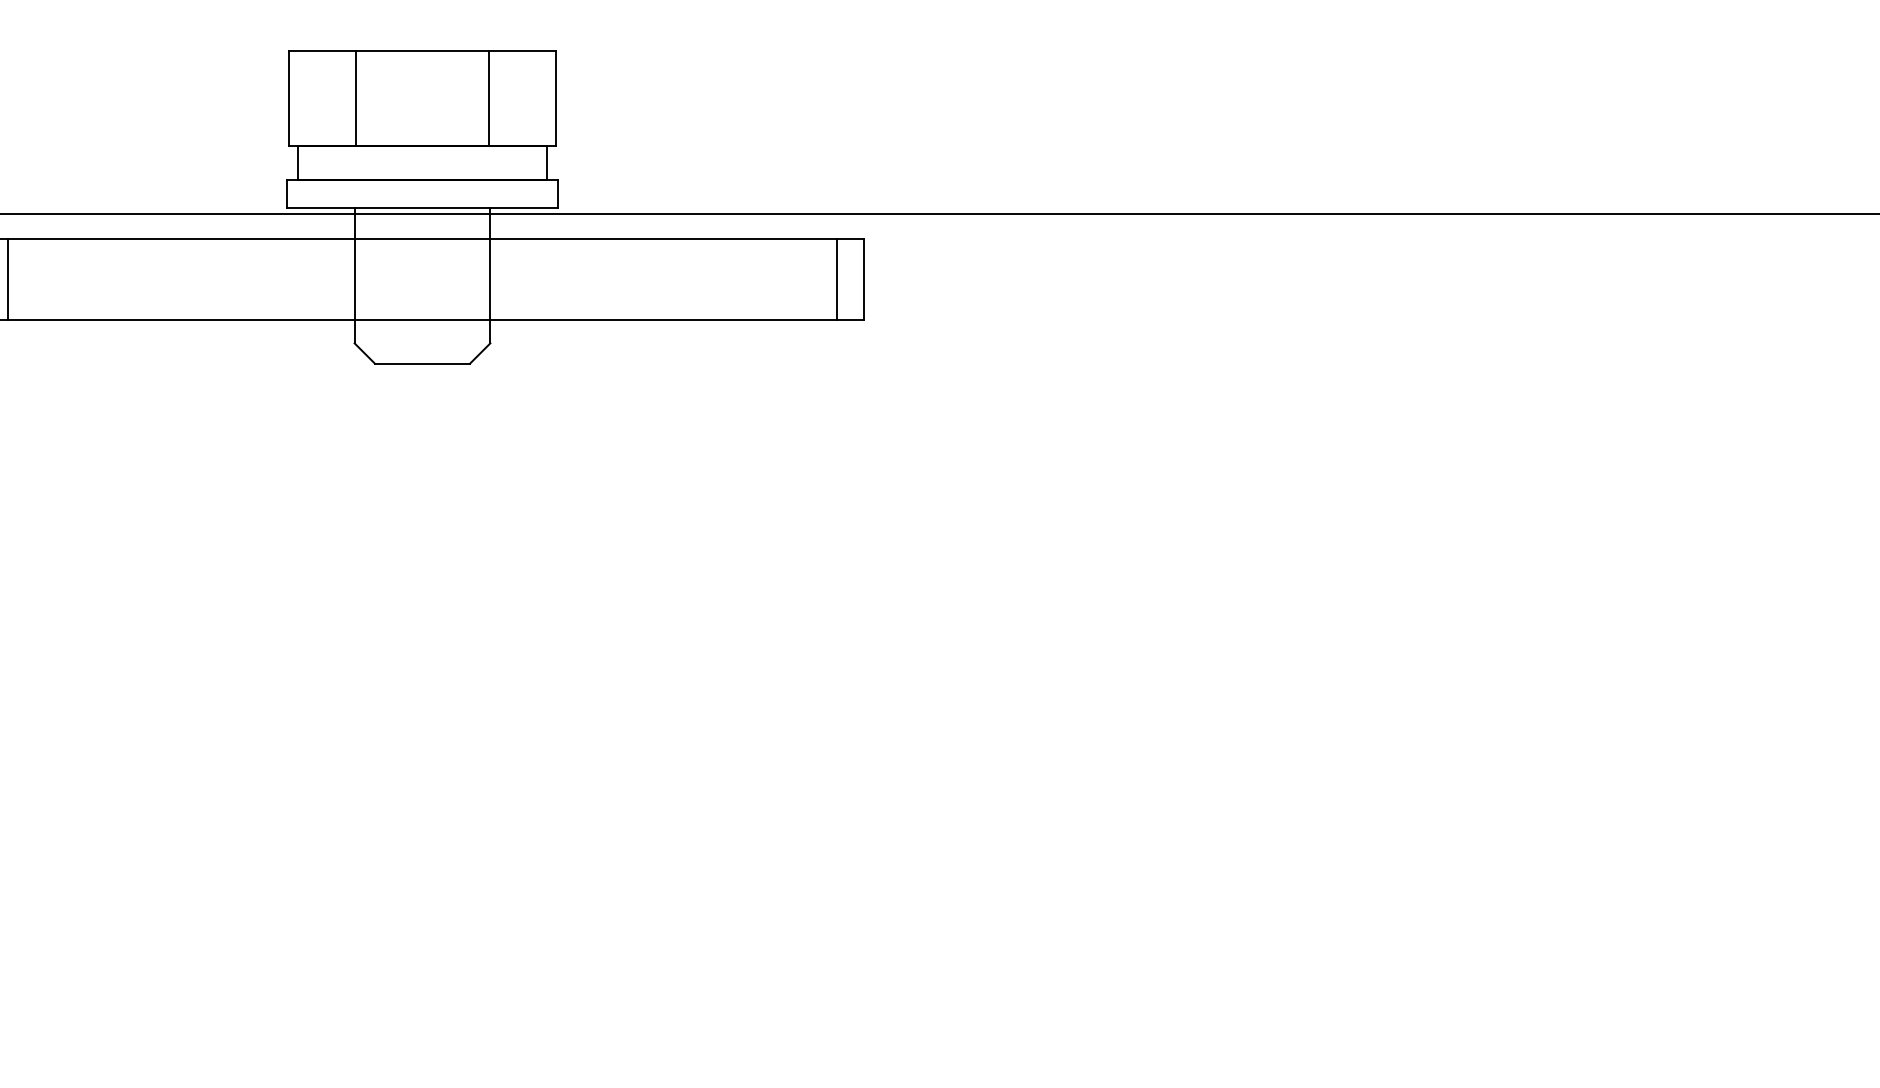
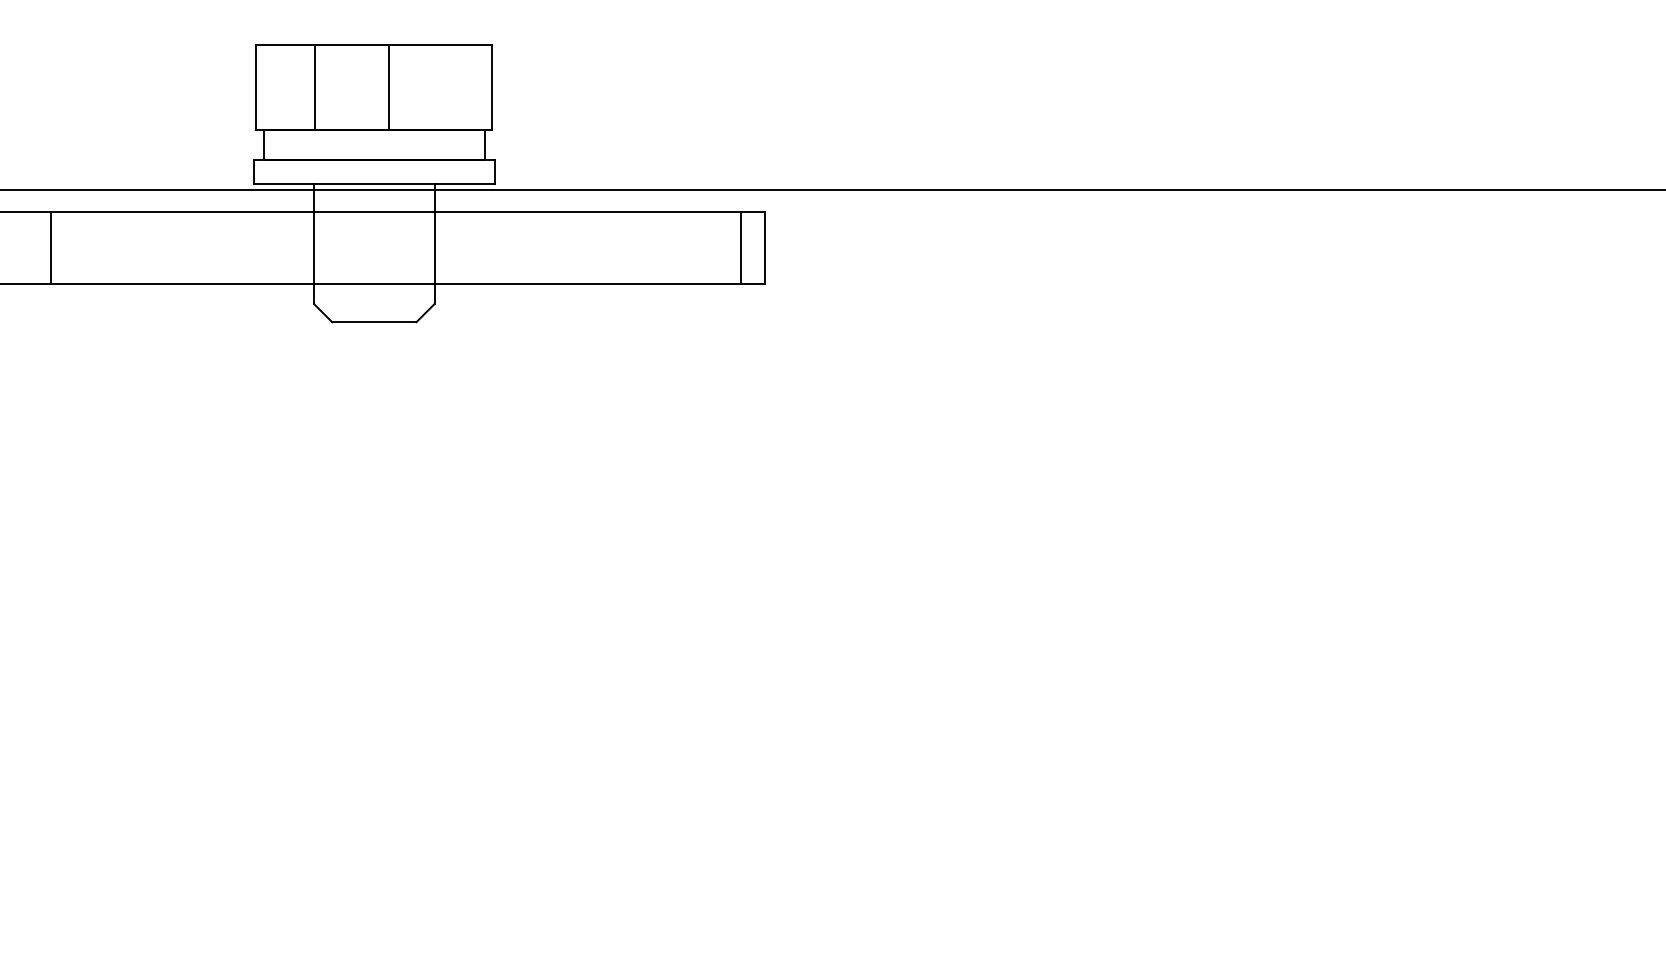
line: (489, 98) -> (389, 87), moved
line: (8, 279) -> (50, 247), moved

